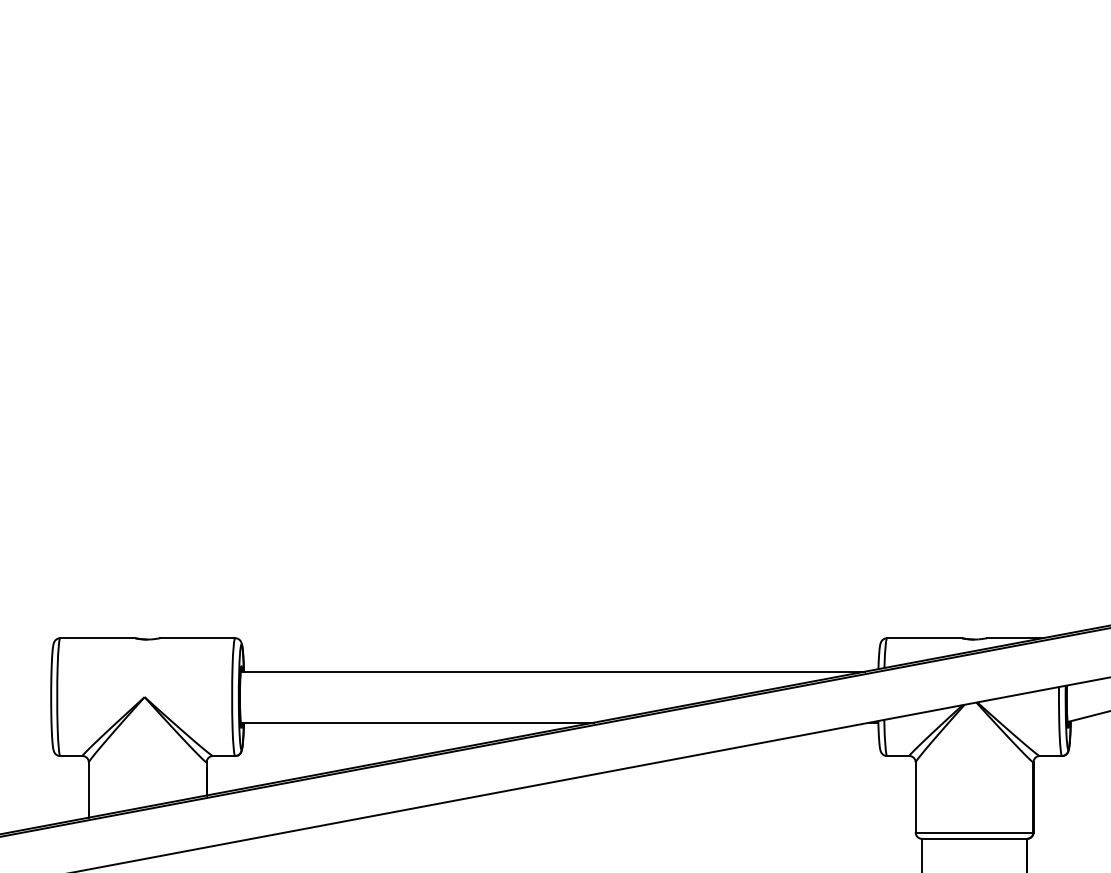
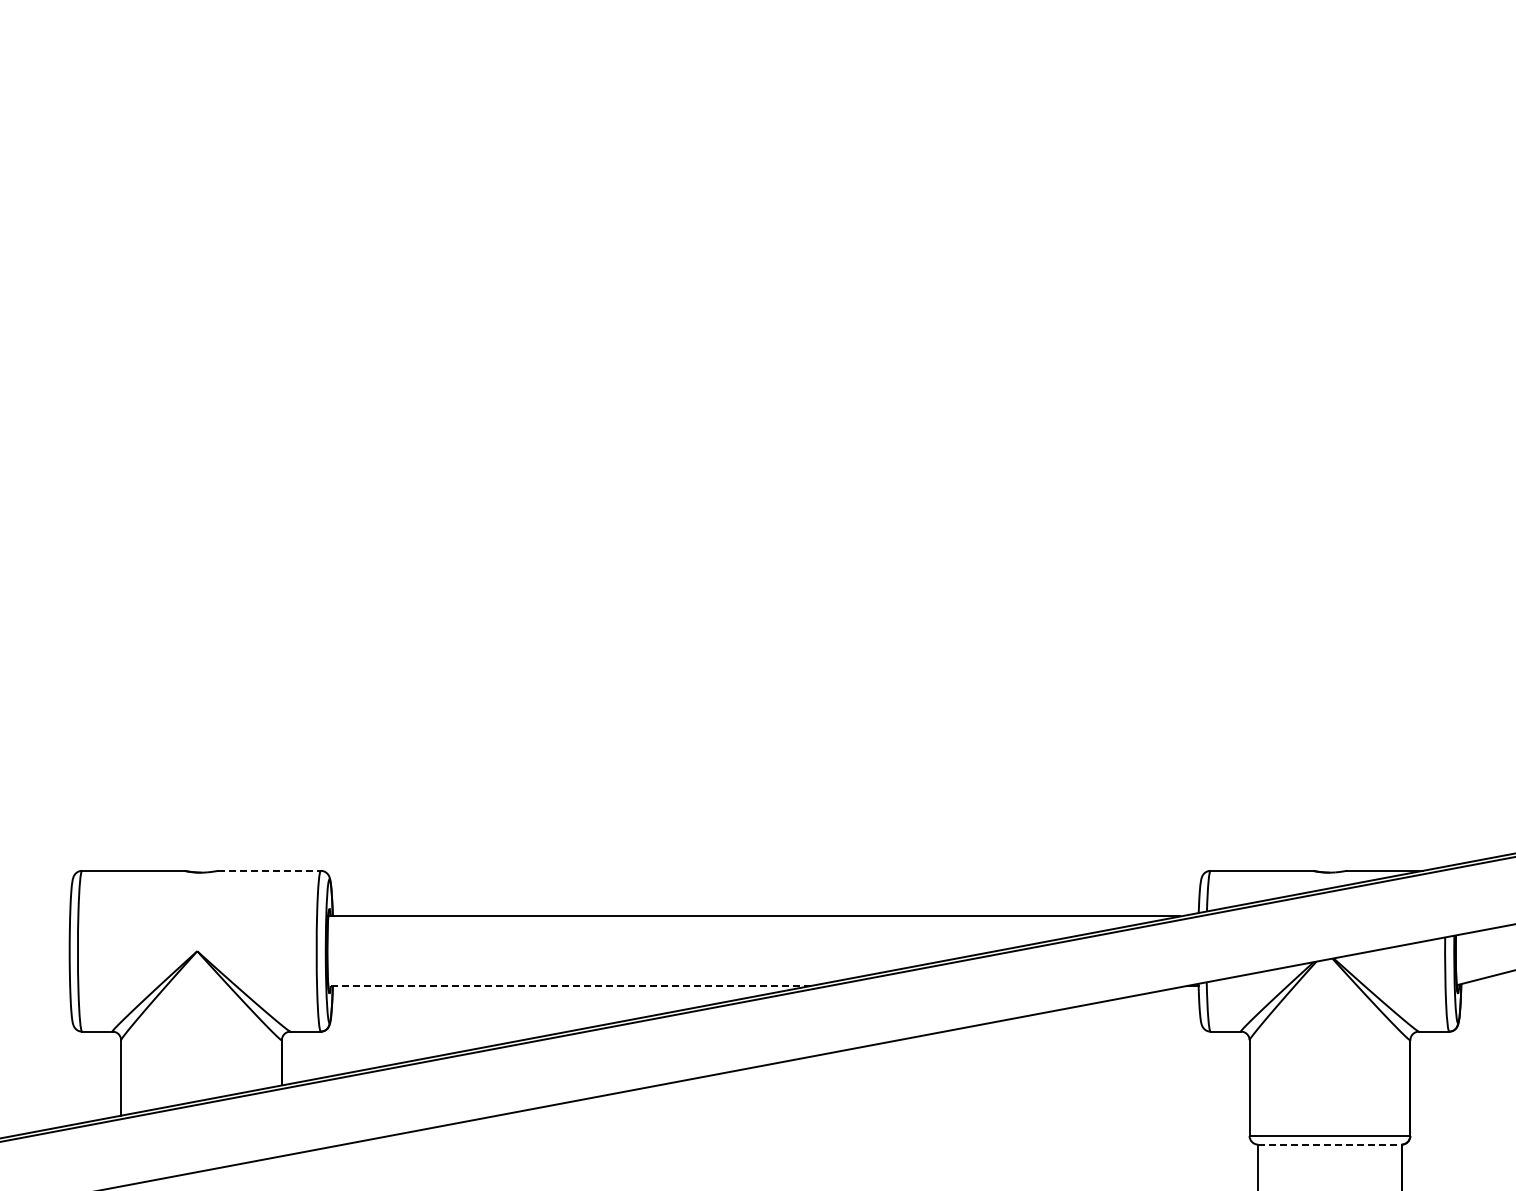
line: (198, 637) -> (270, 870), solid -> dashed
line: (416, 722) -> (568, 986), solid -> dashed
line: (974, 838) -> (1329, 1144), solid -> dashed

